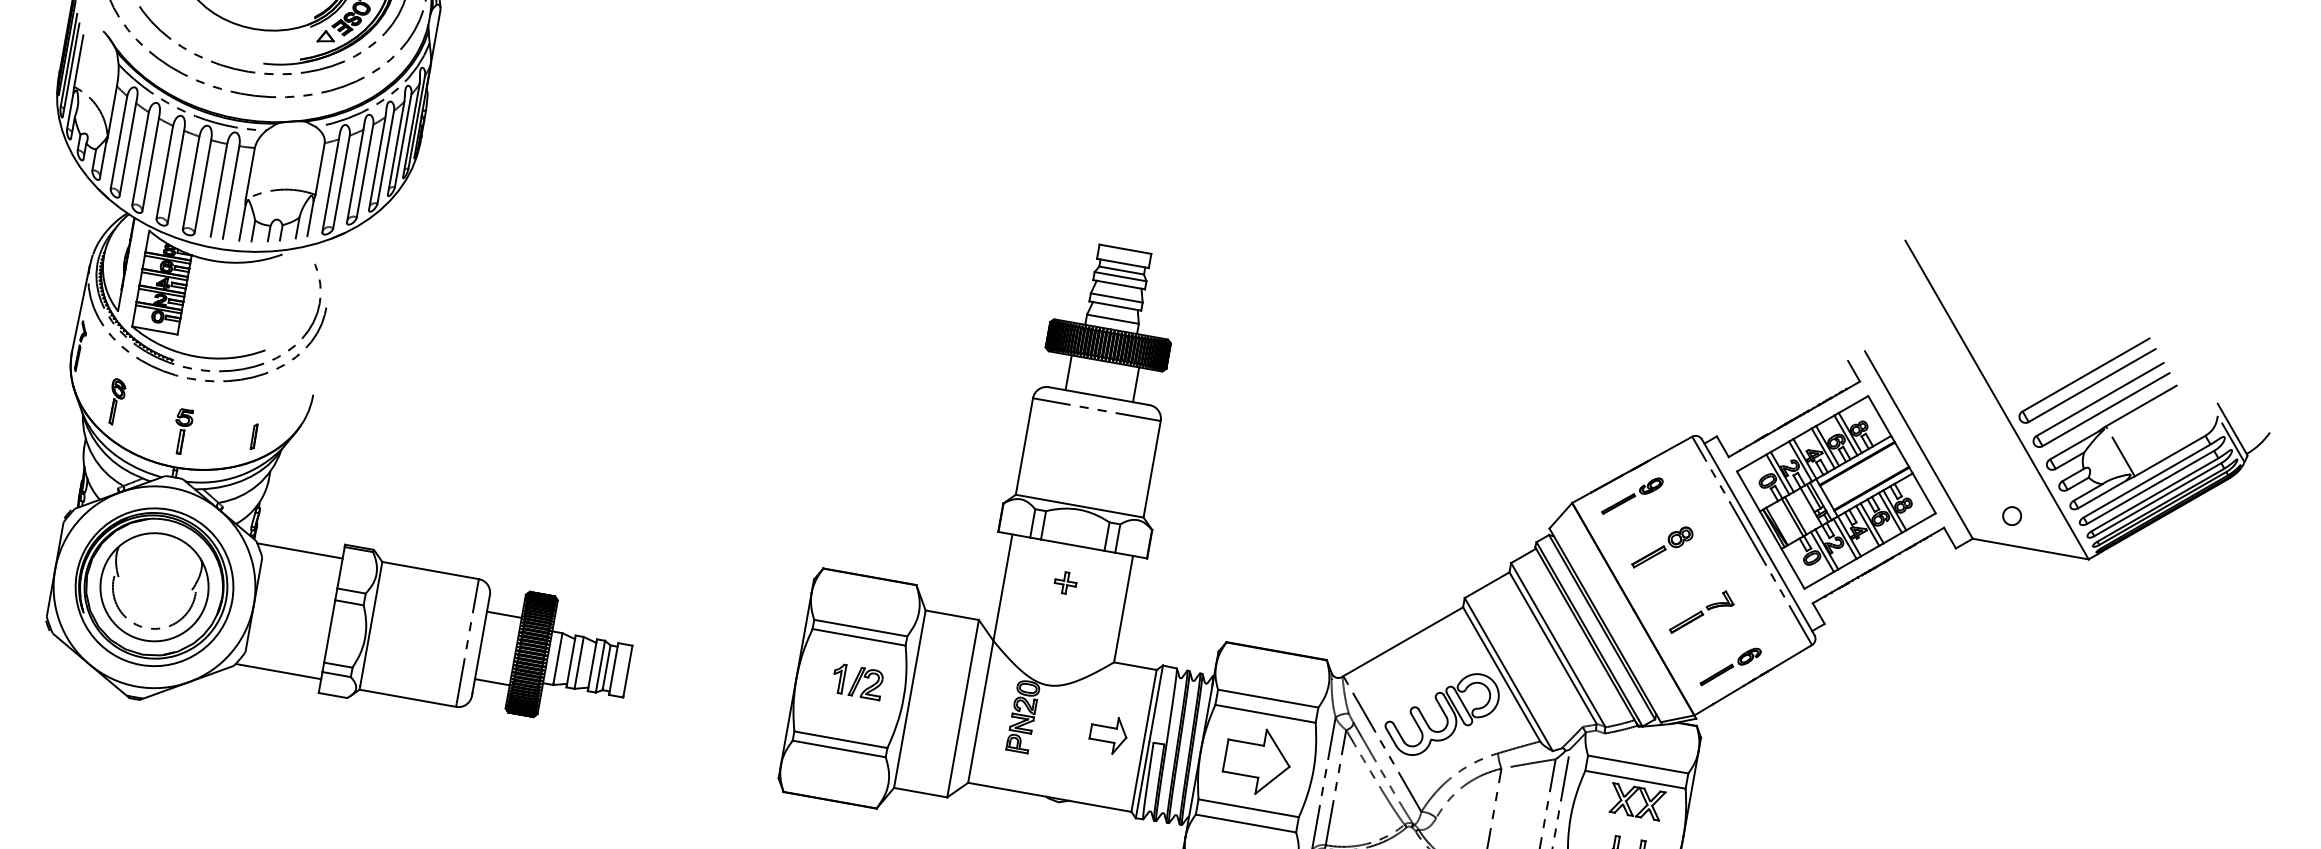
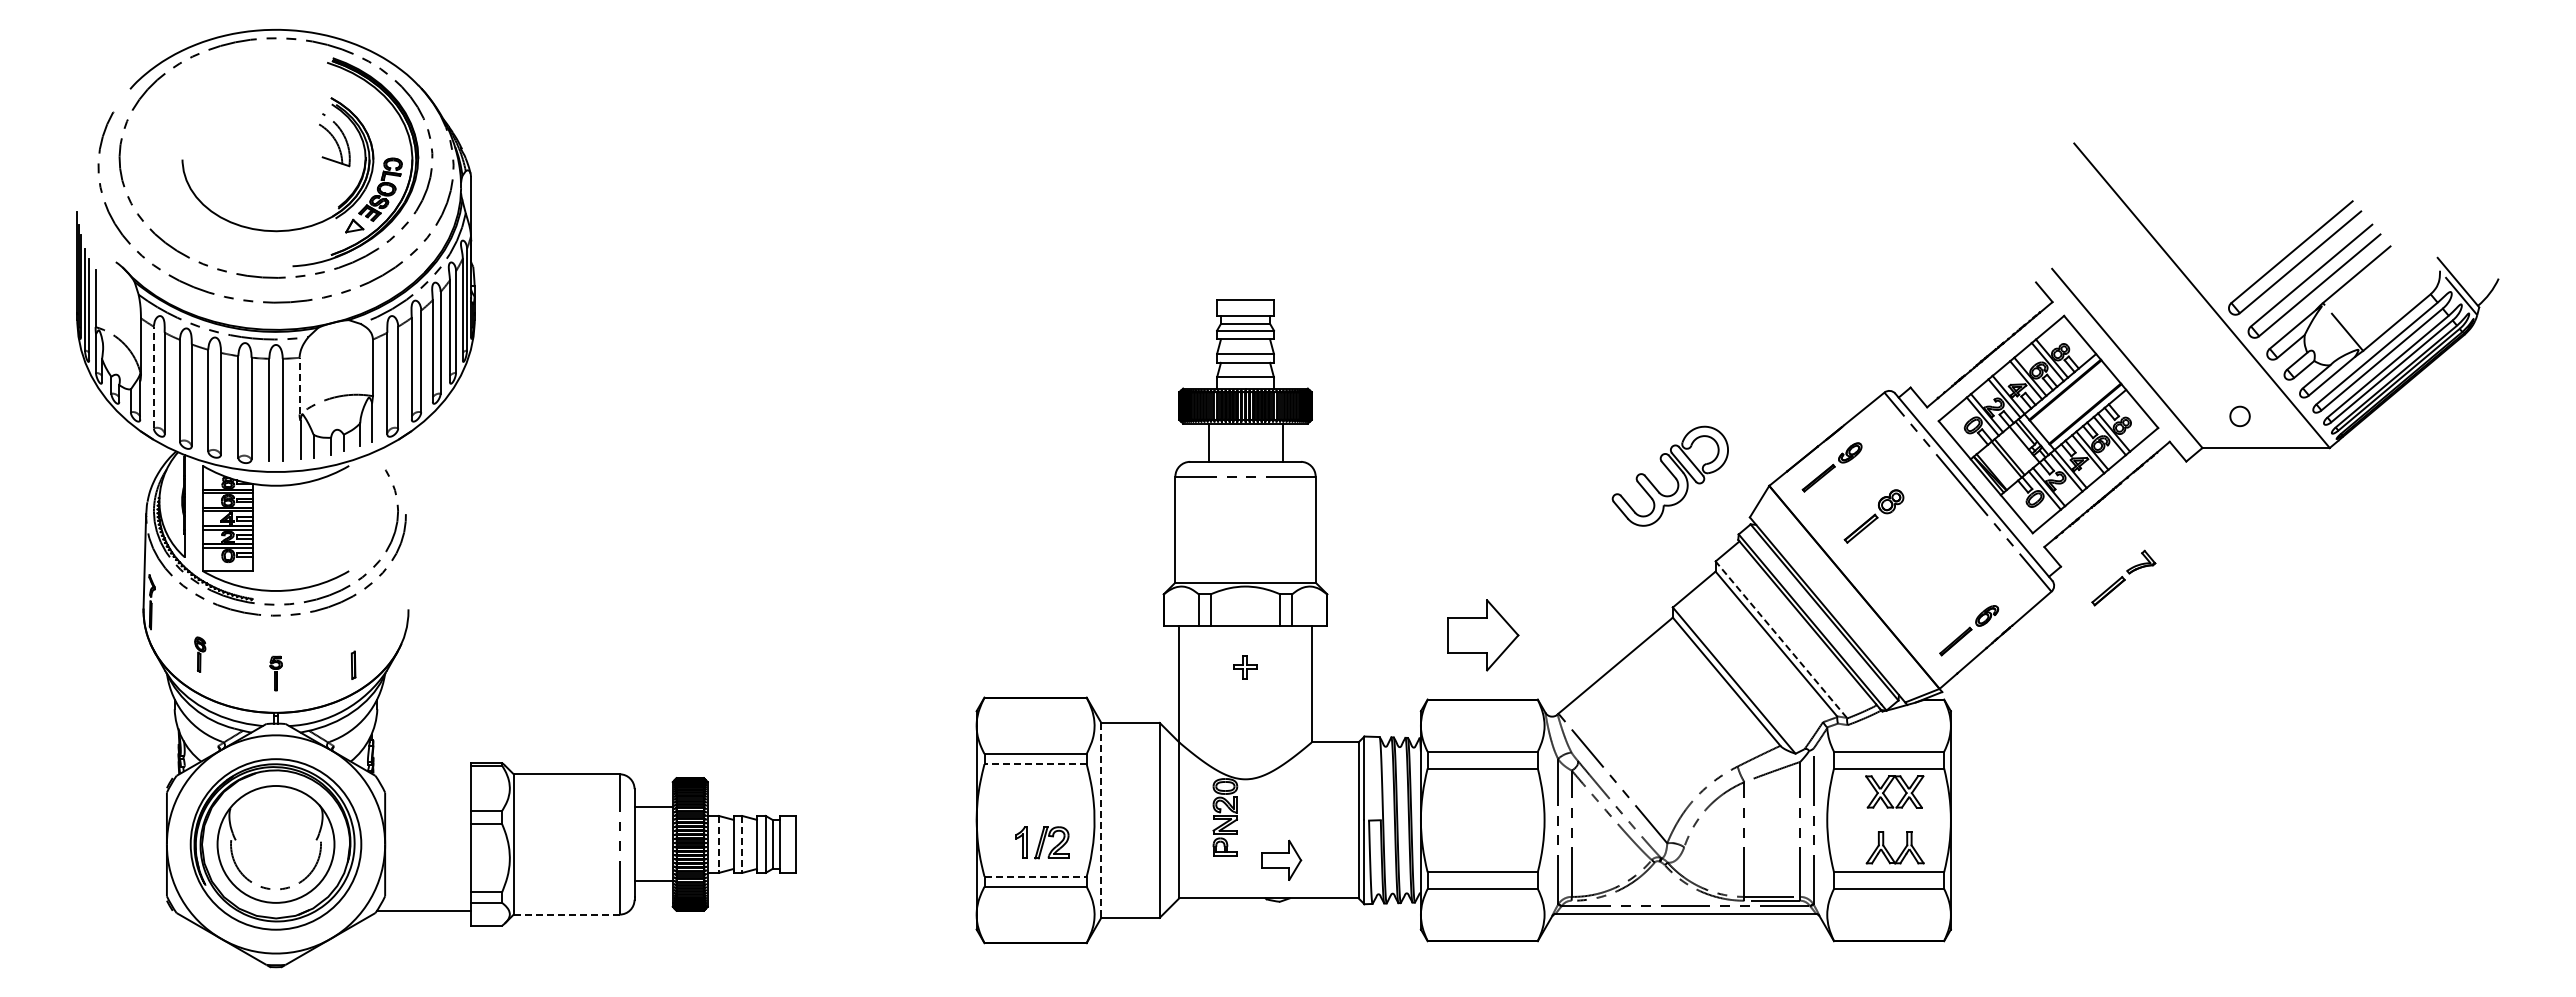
line: (118, 142) -> (153, 377), solid -> dashed
line: (250, 173) -> (299, 385), solid -> dashed
part: (116, 402) -> (200, 654), size x0.7
part: (181, 431) -> (275, 673), size x0.7
line: (299, 551) -> (423, 778), removed
part: (1702, 612) -> (2123, 577), moved
line: (858, 637) -> (1035, 764), solid -> dashed
line: (1557, 644) -> (1780, 639), solid -> dashed
line: (558, 658) -> (719, 843), solid -> dashed
line: (579, 662) -> (742, 843), solid -> dashed
part: (857, 681) -> (1042, 842), moved
line: (408, 698) -> (567, 914), solid -> dashed
line: (909, 699) -> (1101, 820), solid -> dashed
part: (1441, 713) -> (1669, 475), moved
part: (1108, 733) -> (1281, 859), moved
line: (841, 739) -> (1036, 876), solid -> dashed
part: (1257, 761) -> (1483, 635), moved

